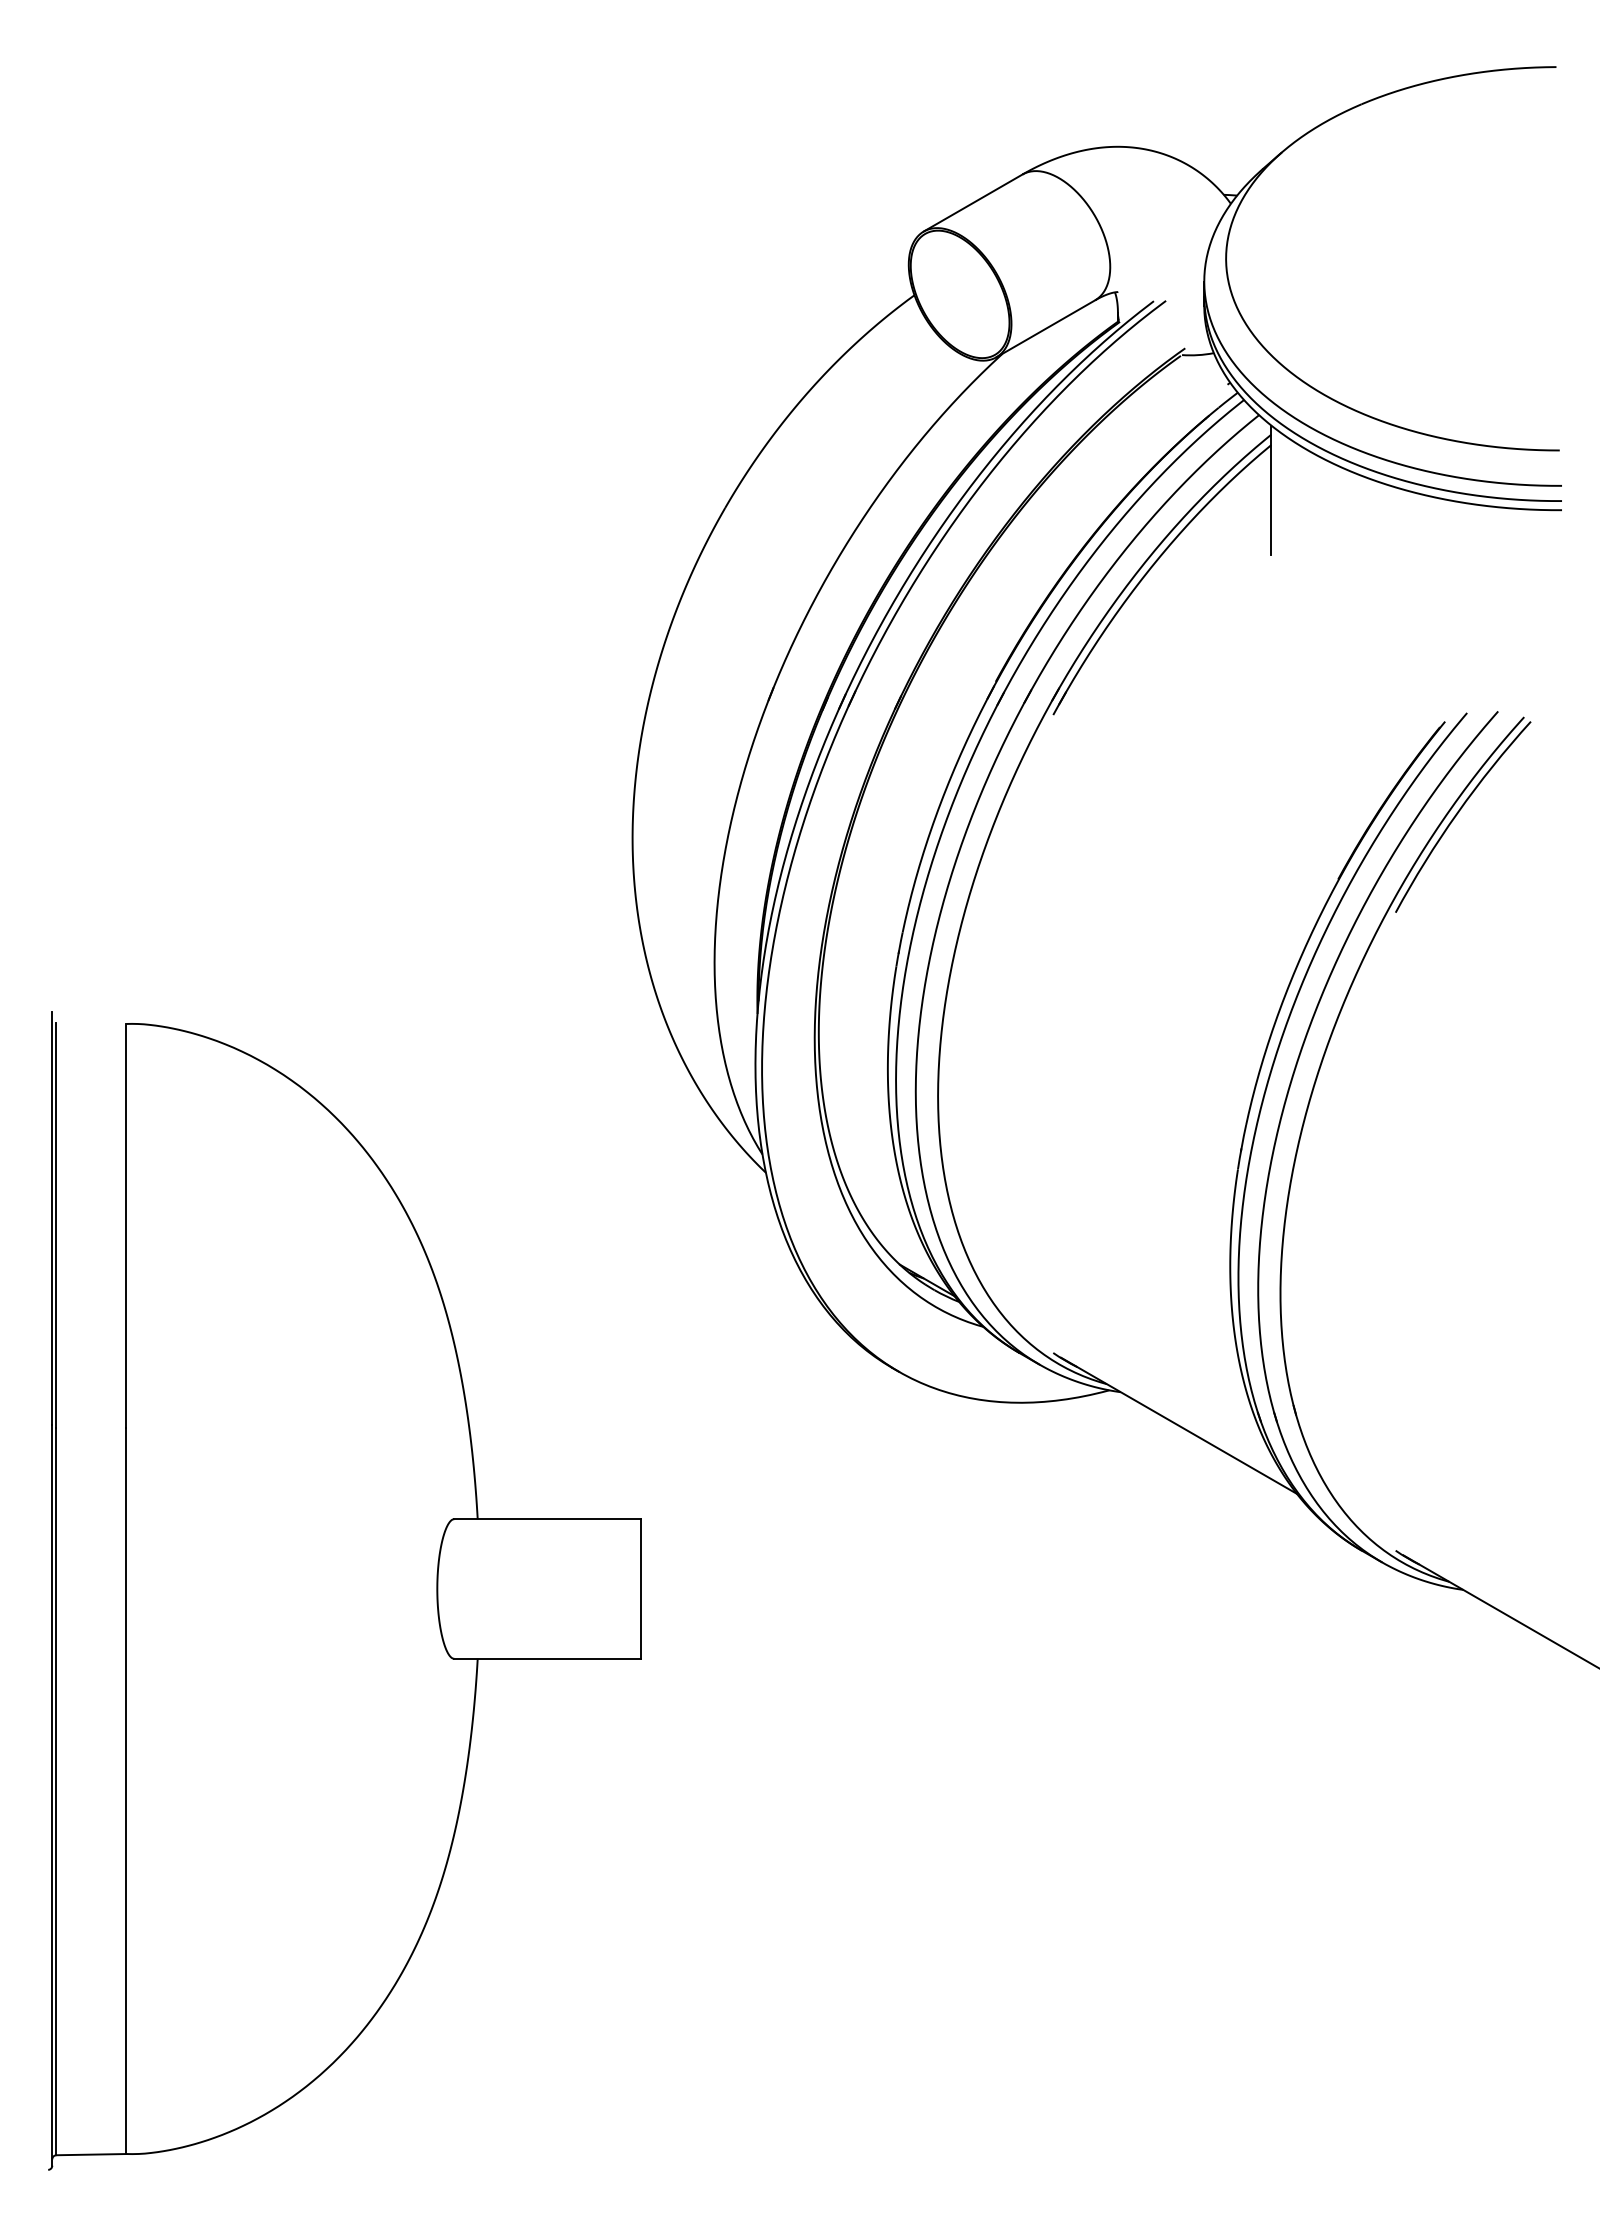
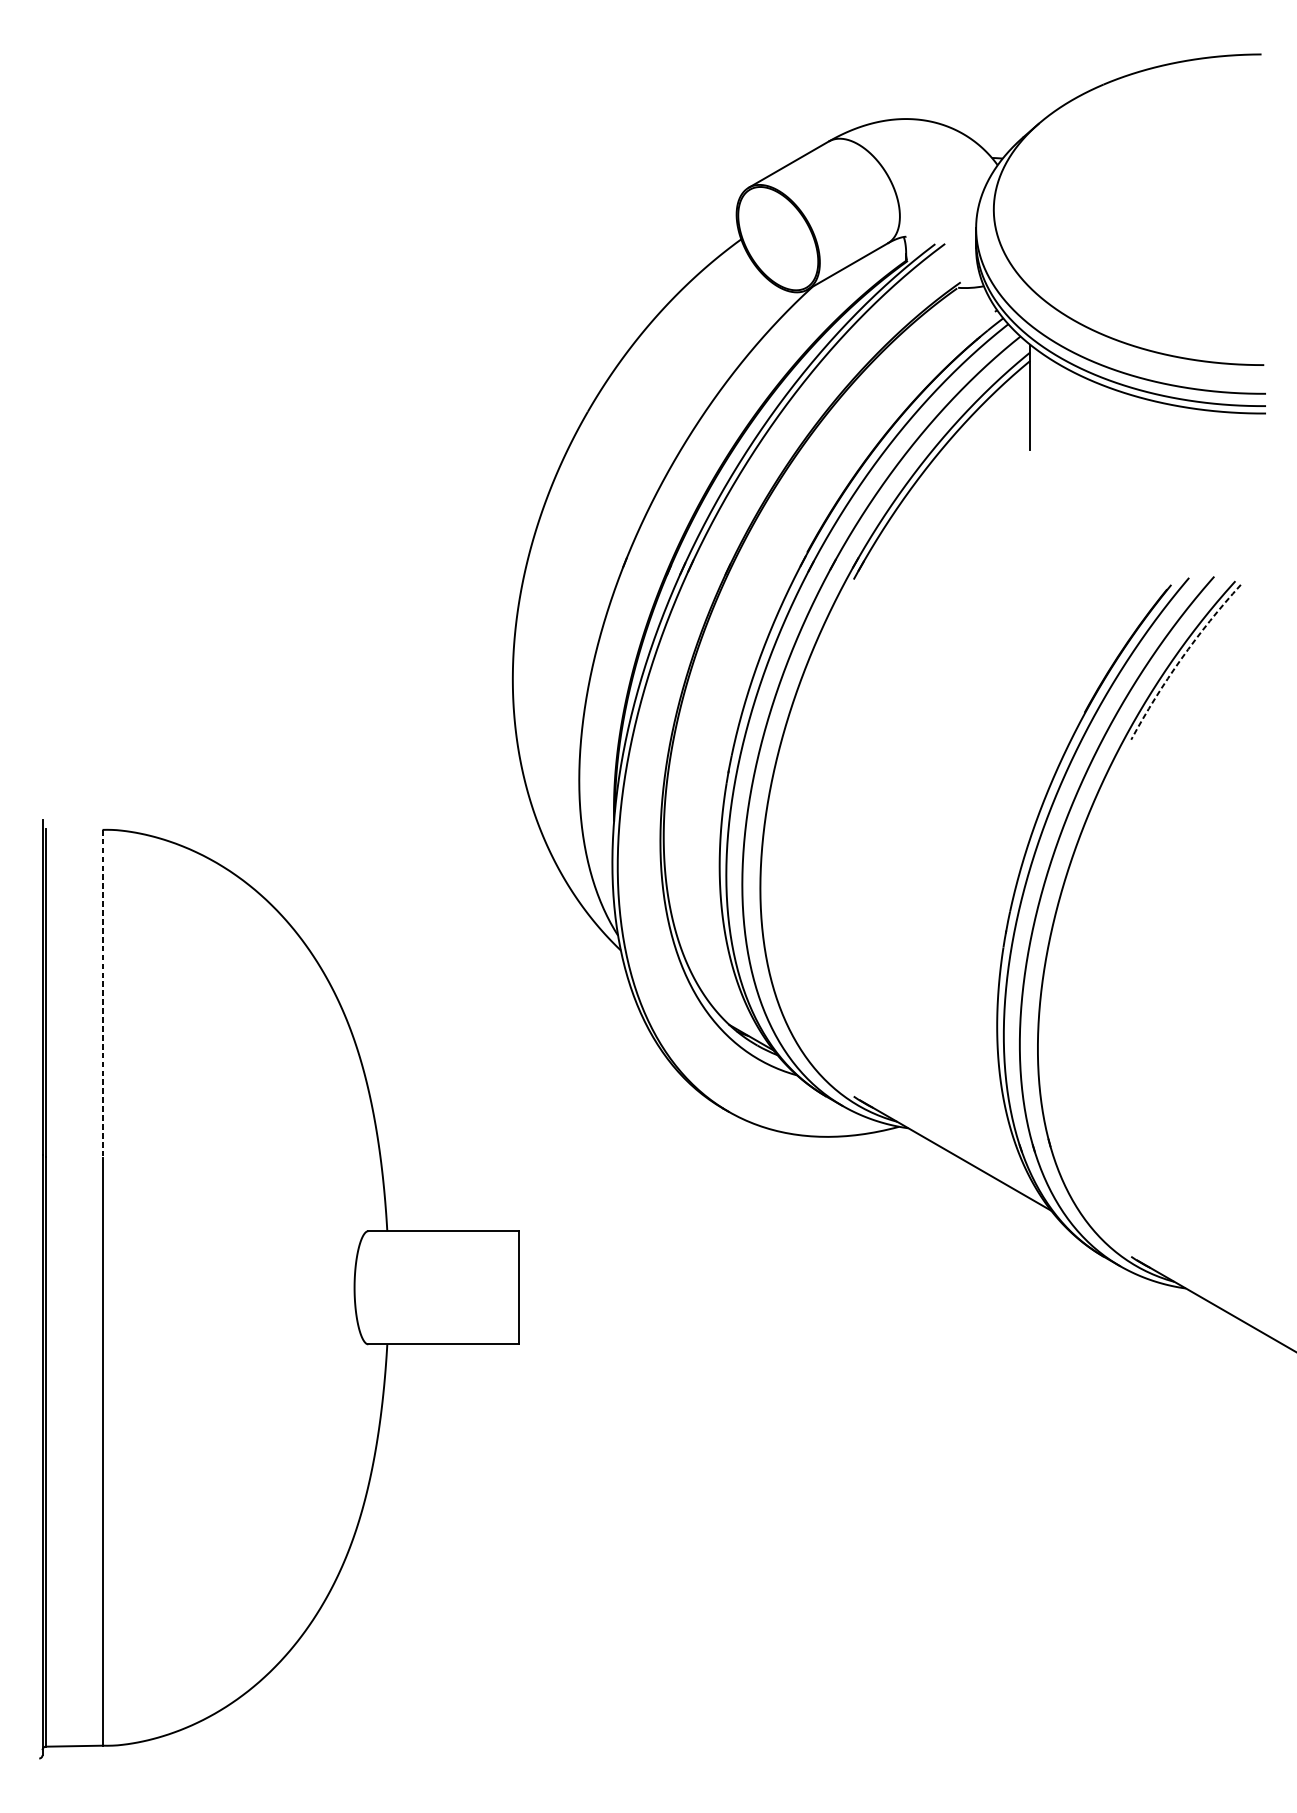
arc: (1457, 813) -> (1181, 659), solid -> dashed
line: (126, 1226) -> (102, 994), solid -> dashed

